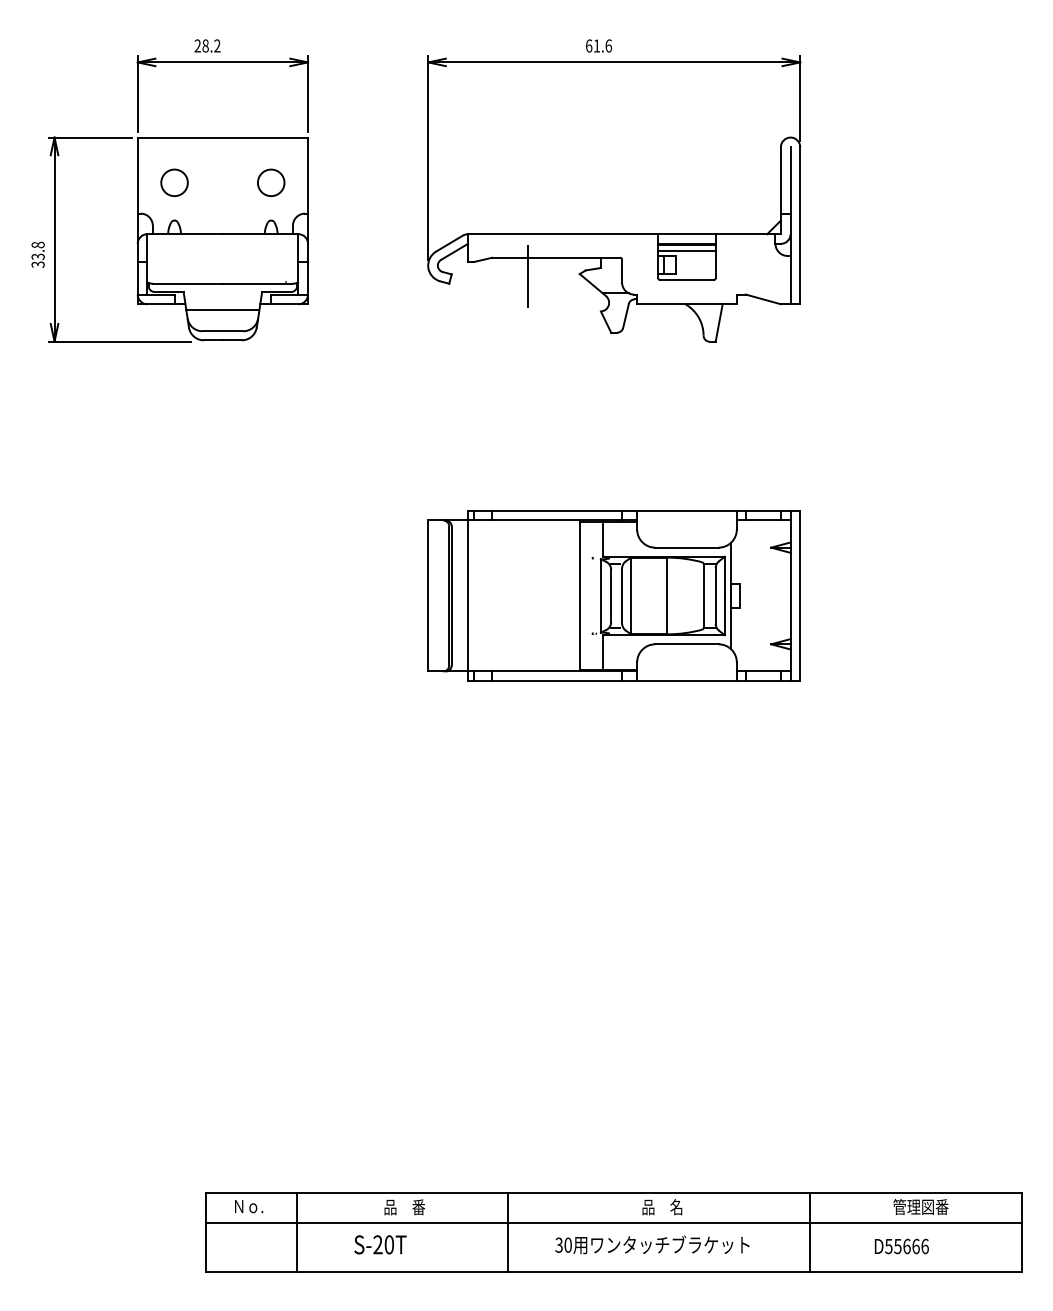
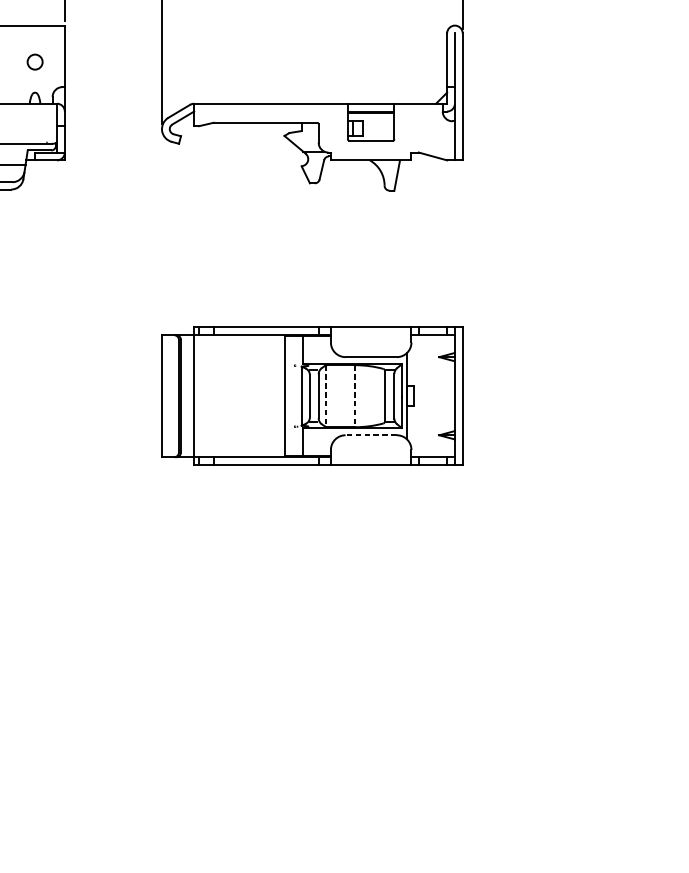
circle: (271, 182) -> (35, 61), size x0.7
line: (686, 251) -> (370, 117), removed
line: (528, 276) -> (243, 137), removed
line: (631, 596) -> (326, 396), solid -> dashed
line: (667, 596) -> (355, 396), solid -> dashed
line: (687, 644) -> (371, 435), solid -> dashed

